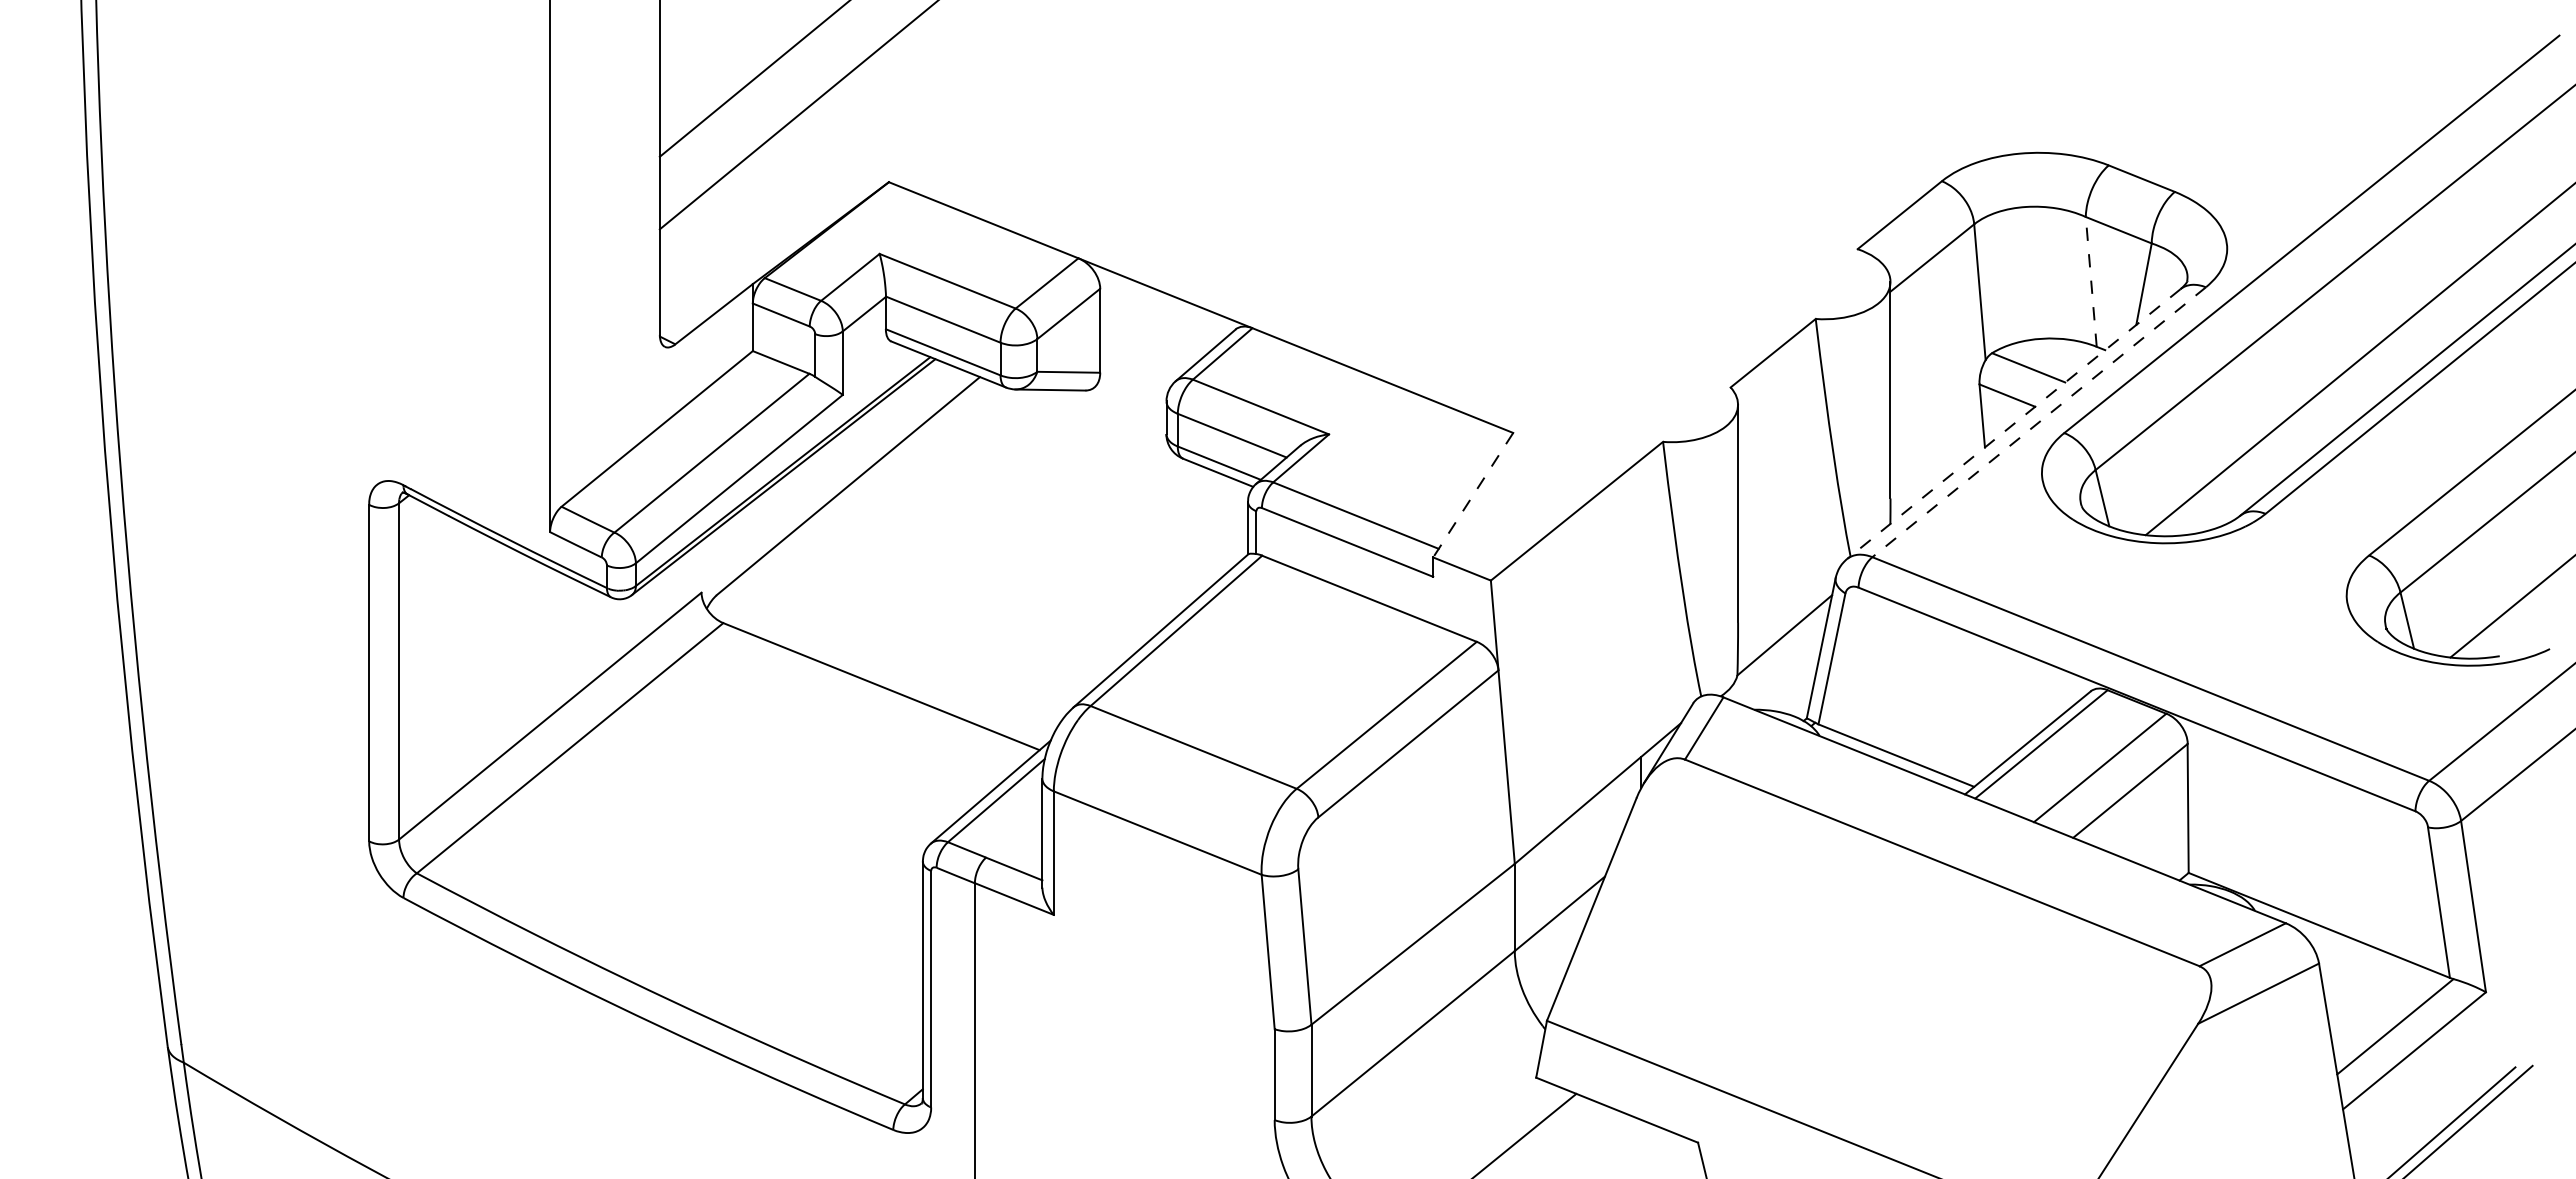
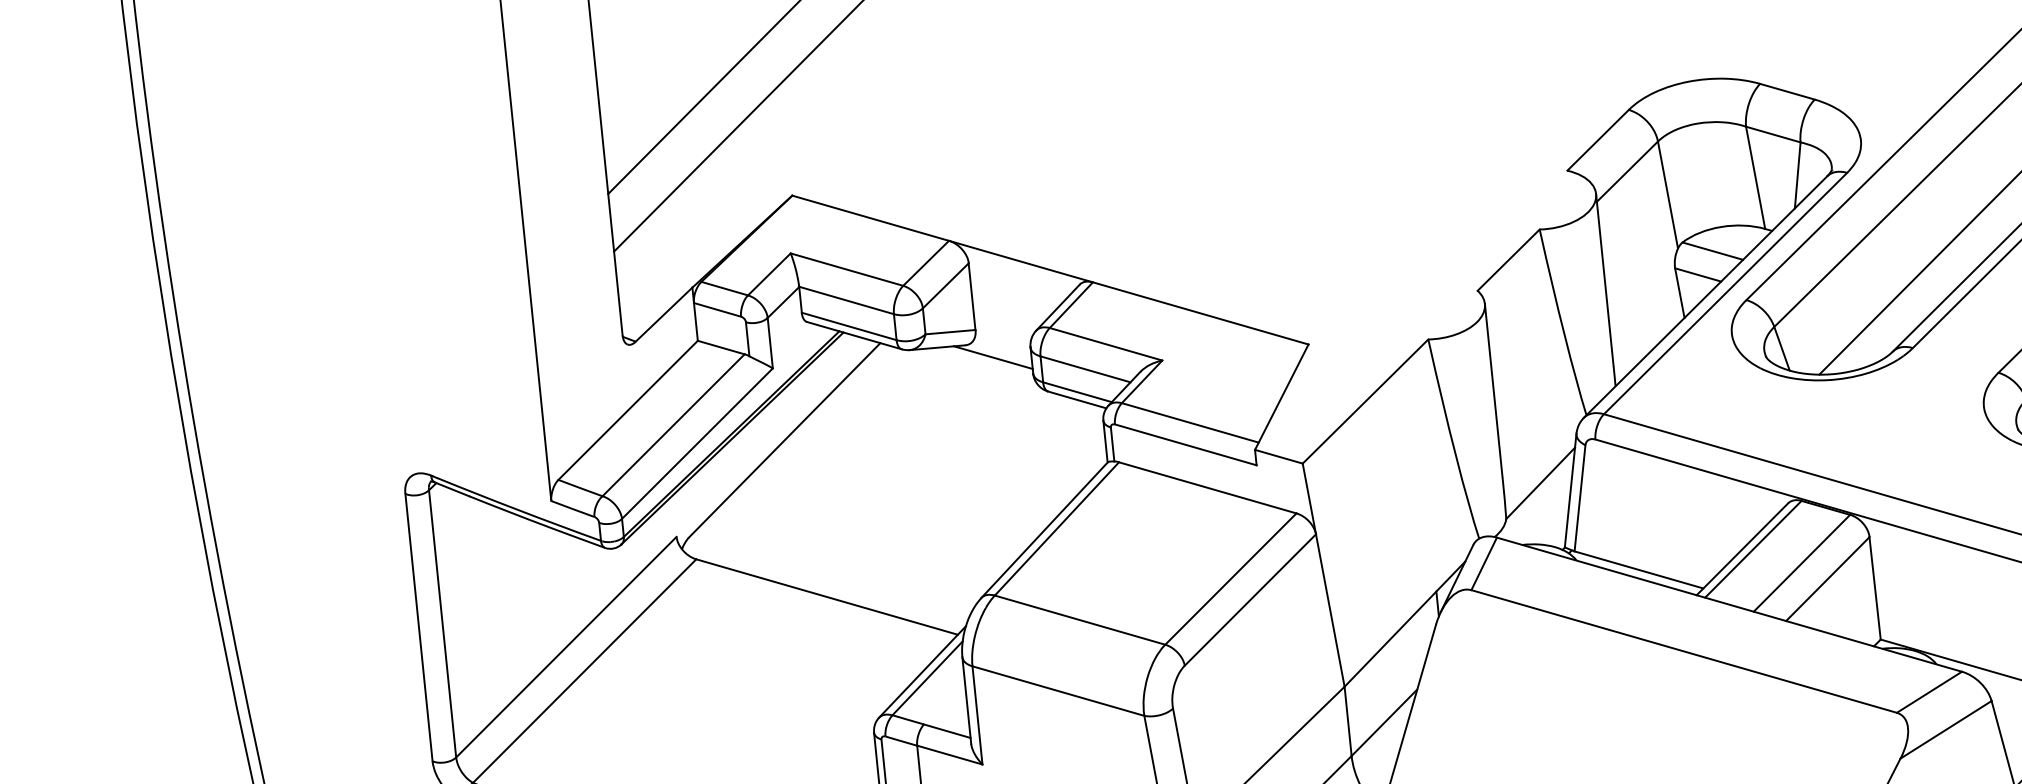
line: (2091, 281) -> (1755, 177), dashed -> solid
line: (1118, 409) -> (993, 357), added
line: (2039, 422) -> (1725, 293), dashed -> solid
line: (2013, 424) -> (1705, 297), dashed -> solid
line: (1473, 495) -> (1282, 397), dashed -> solid

